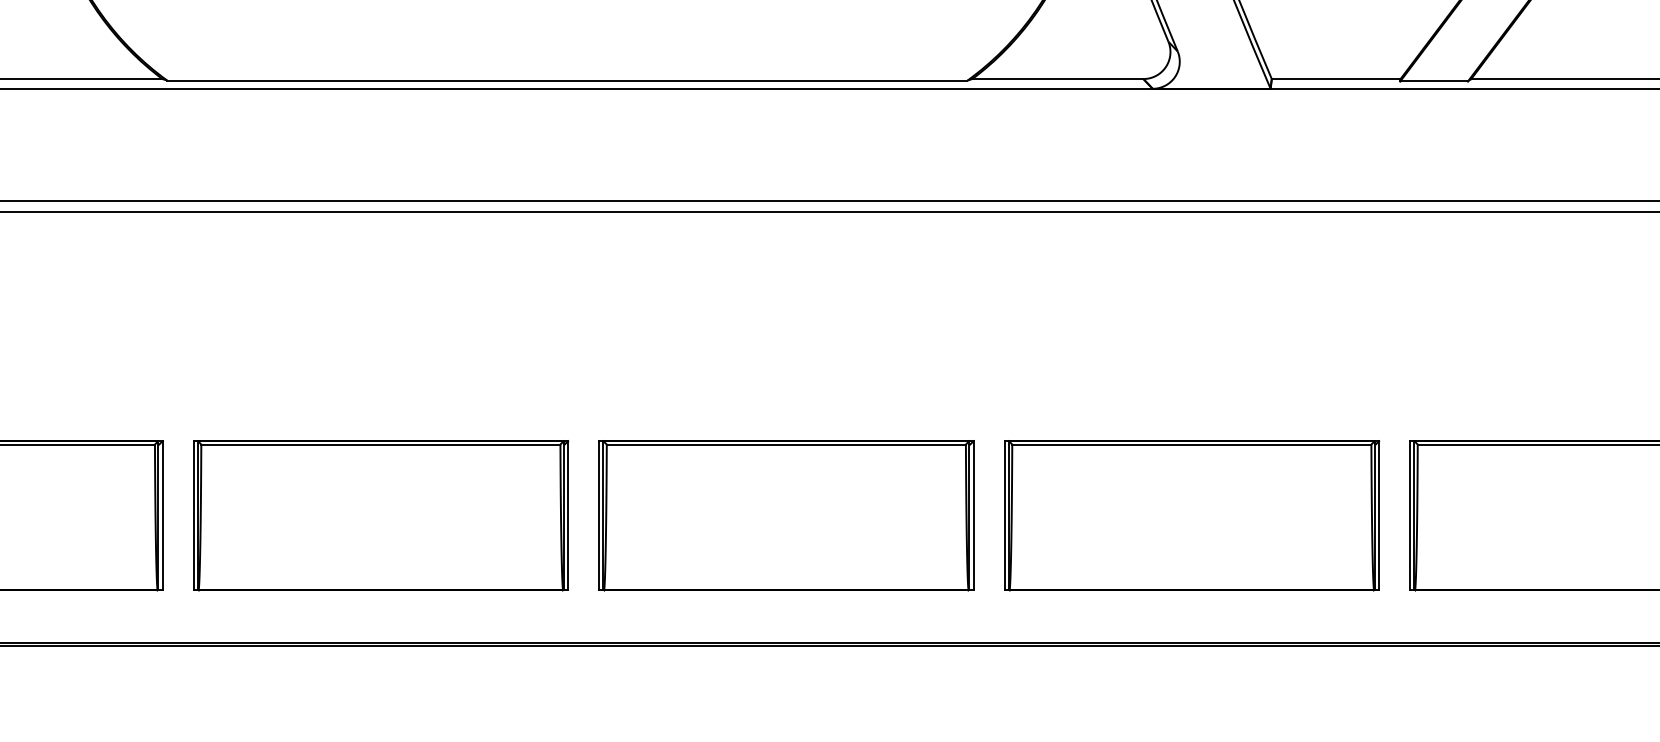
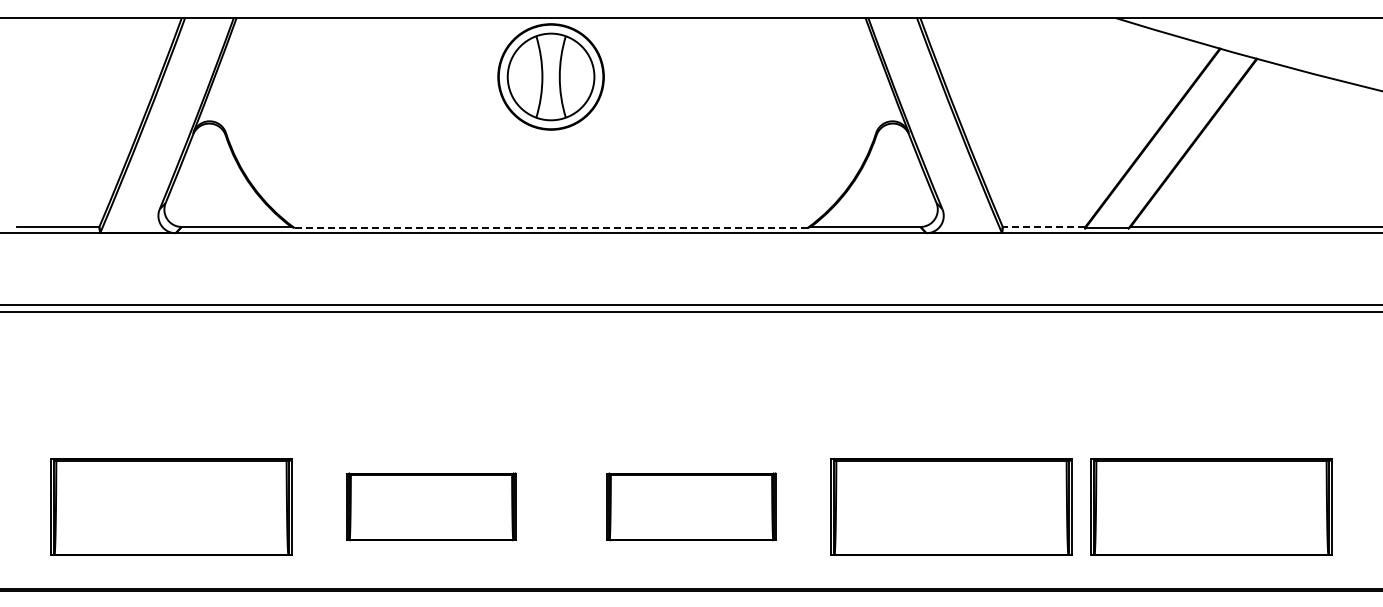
line: (1335, 78) -> (1043, 226), solid -> dashed
line: (568, 81) -> (551, 228), solid -> dashed
part: (380, 514) -> (431, 506), size x0.7
part: (786, 514) -> (691, 506), size x0.7

